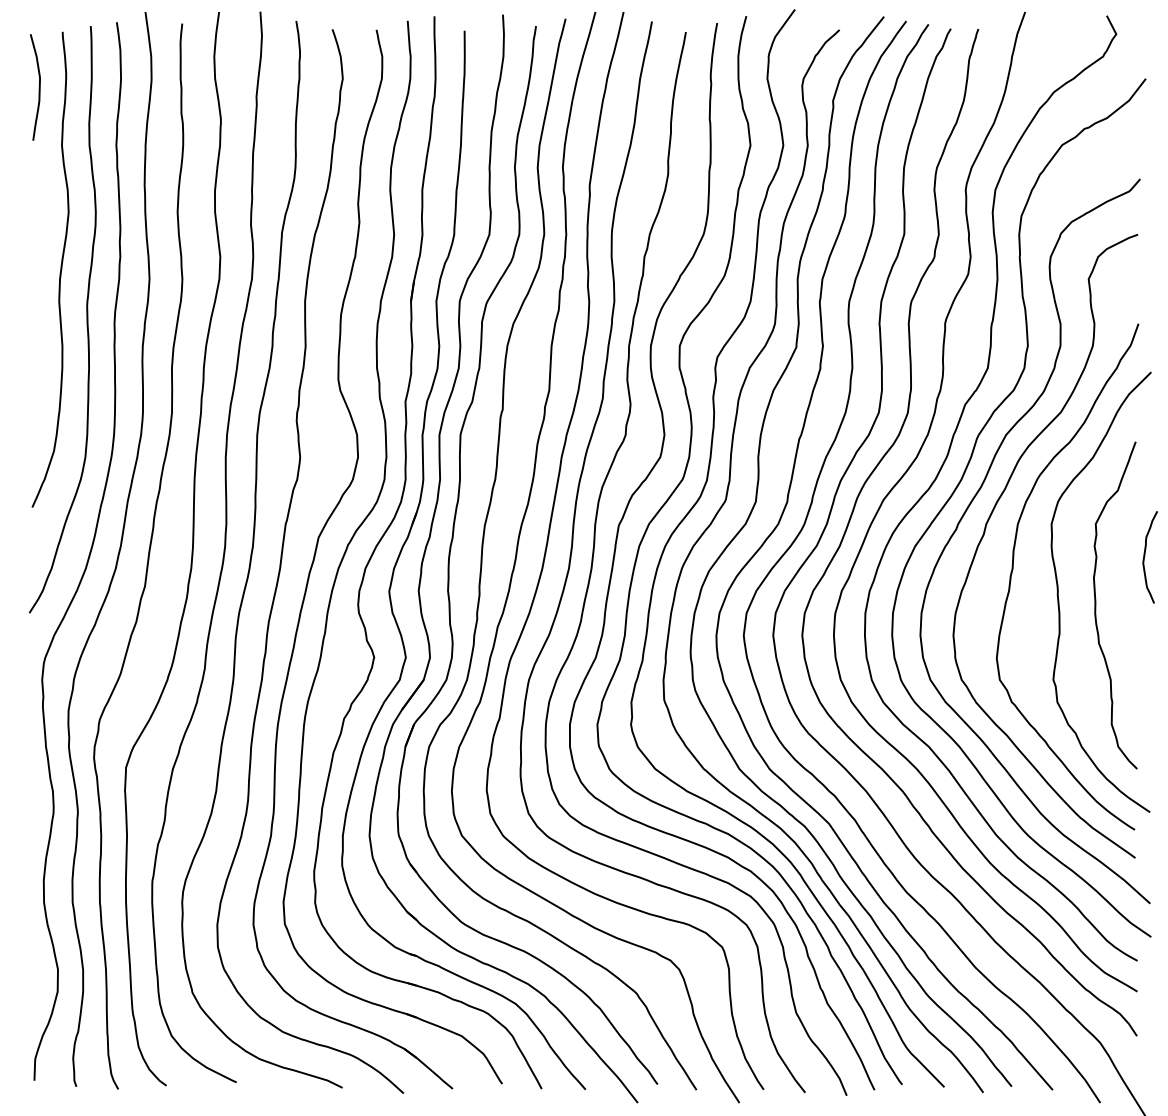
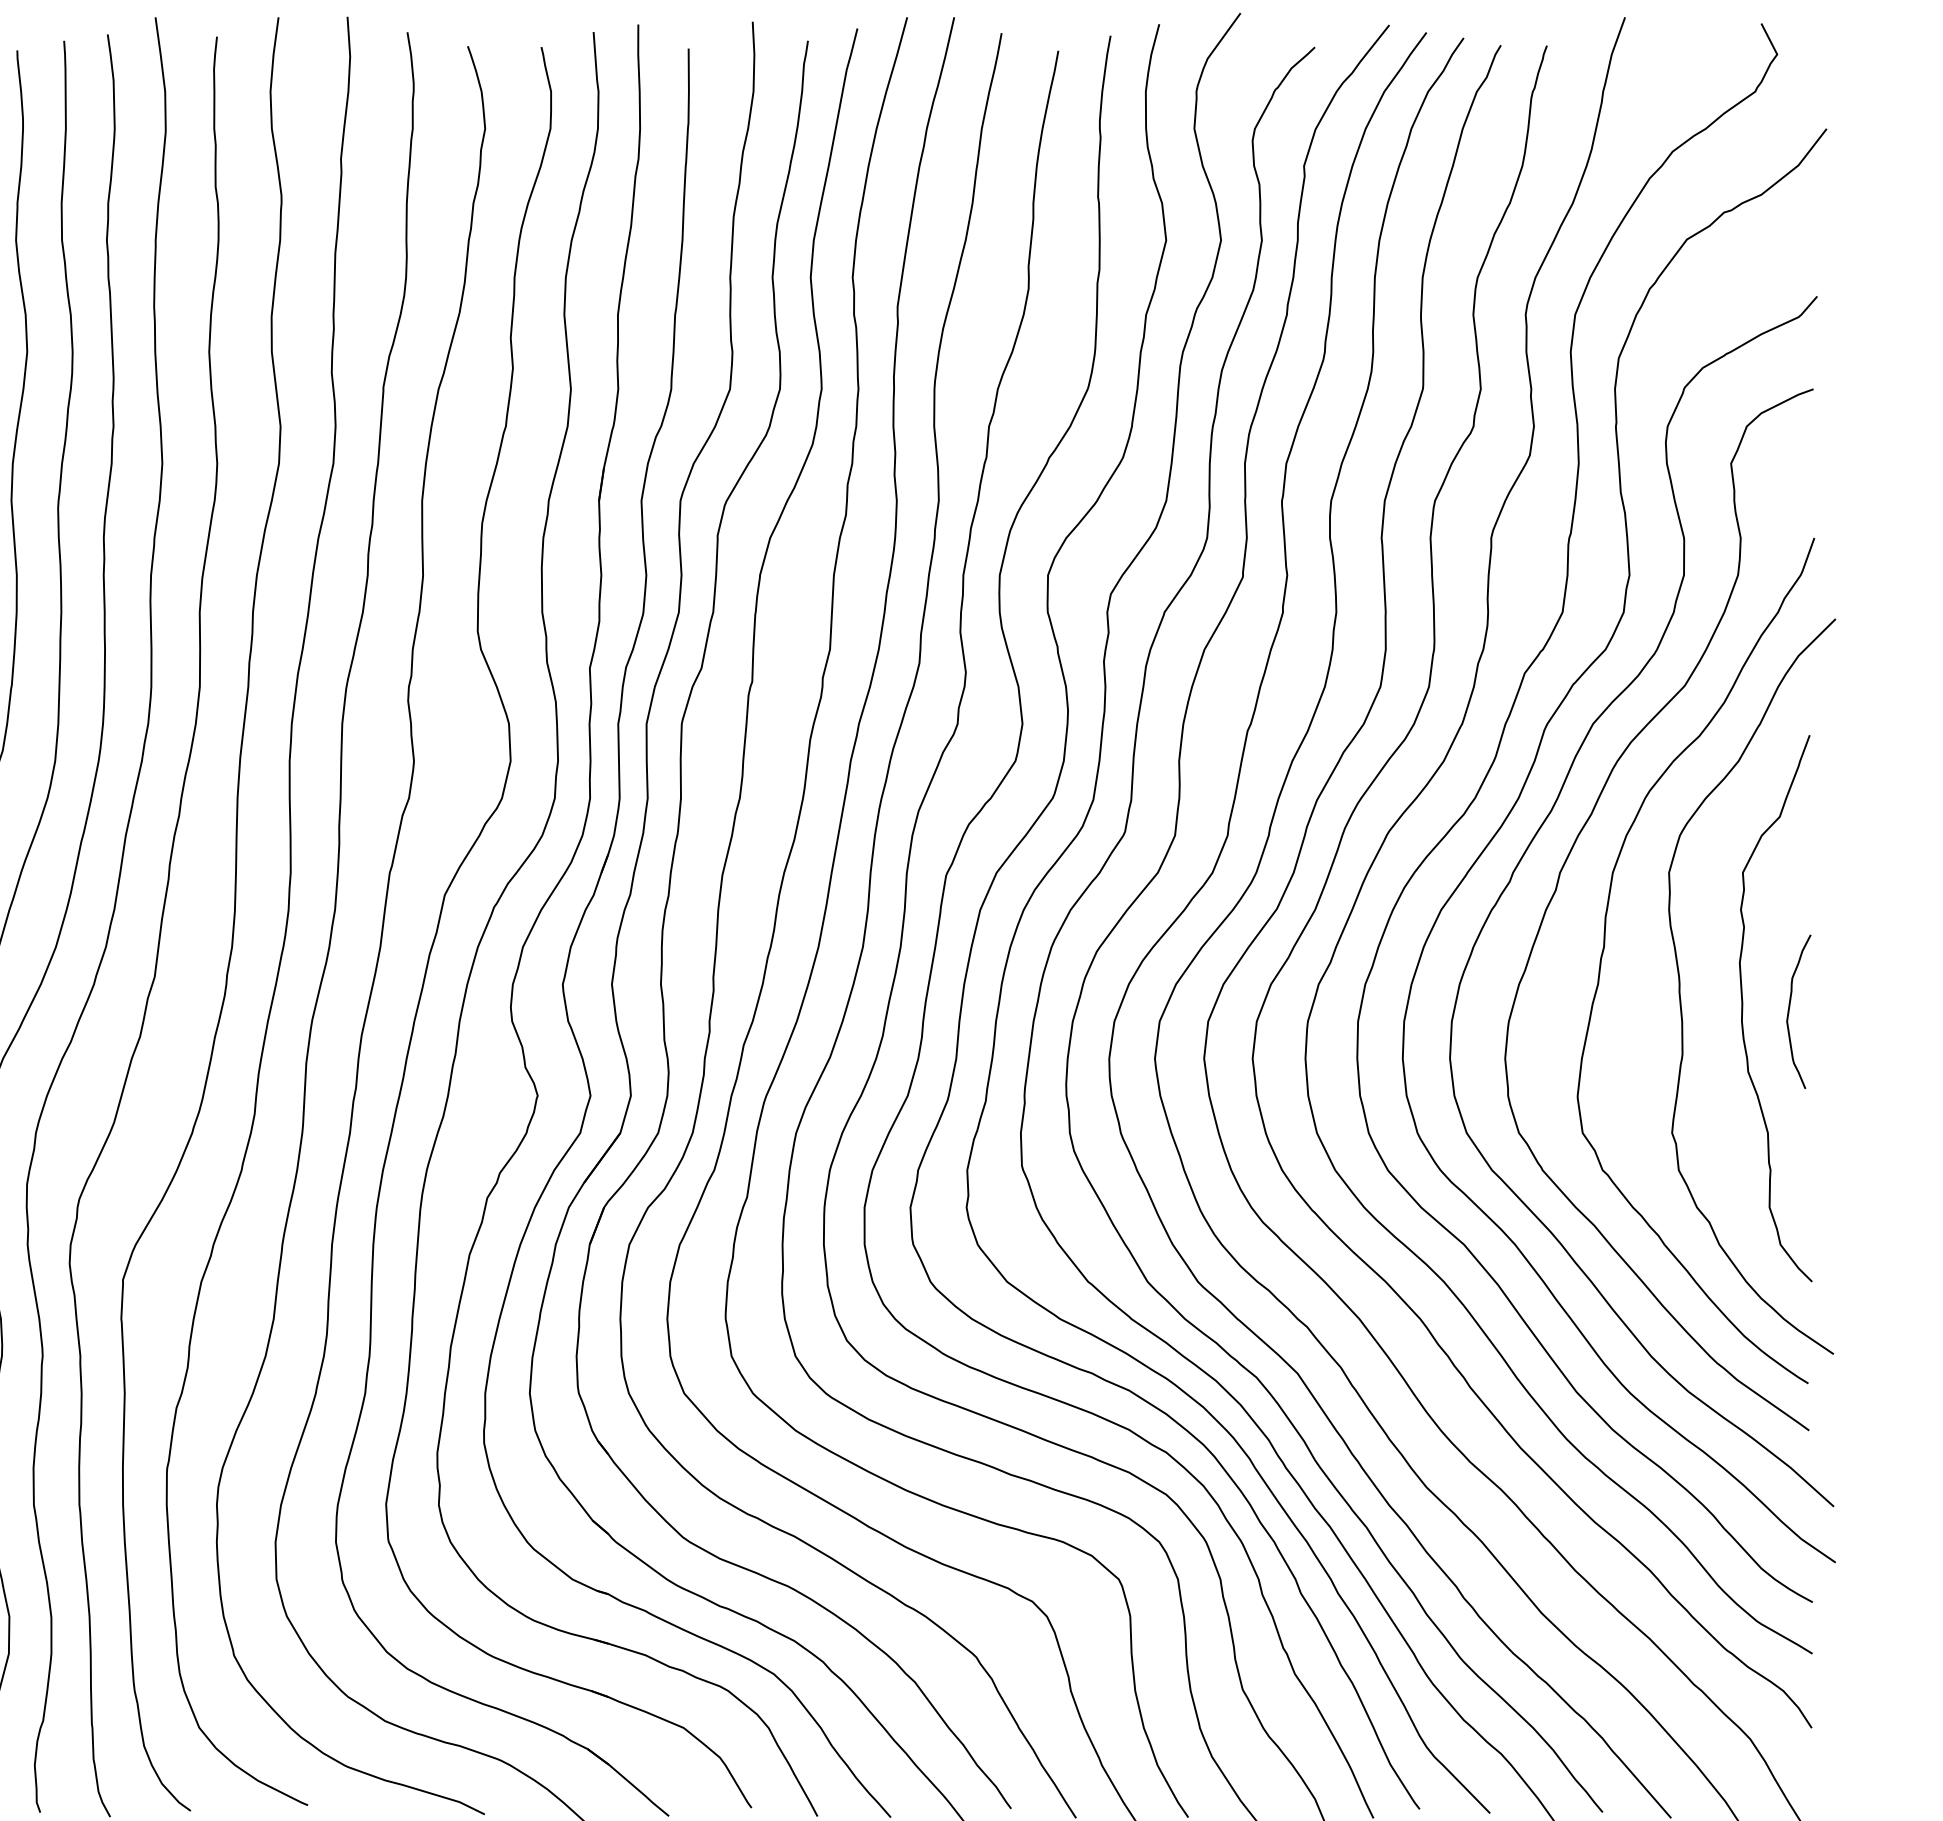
curve: (1145, 556) -> (1790, 1010), moved

